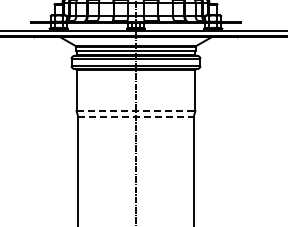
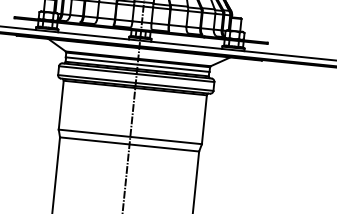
line: (136, 110) -> (131, 136), dashed -> solid
line: (135, 117) -> (128, 144), dashed -> solid

